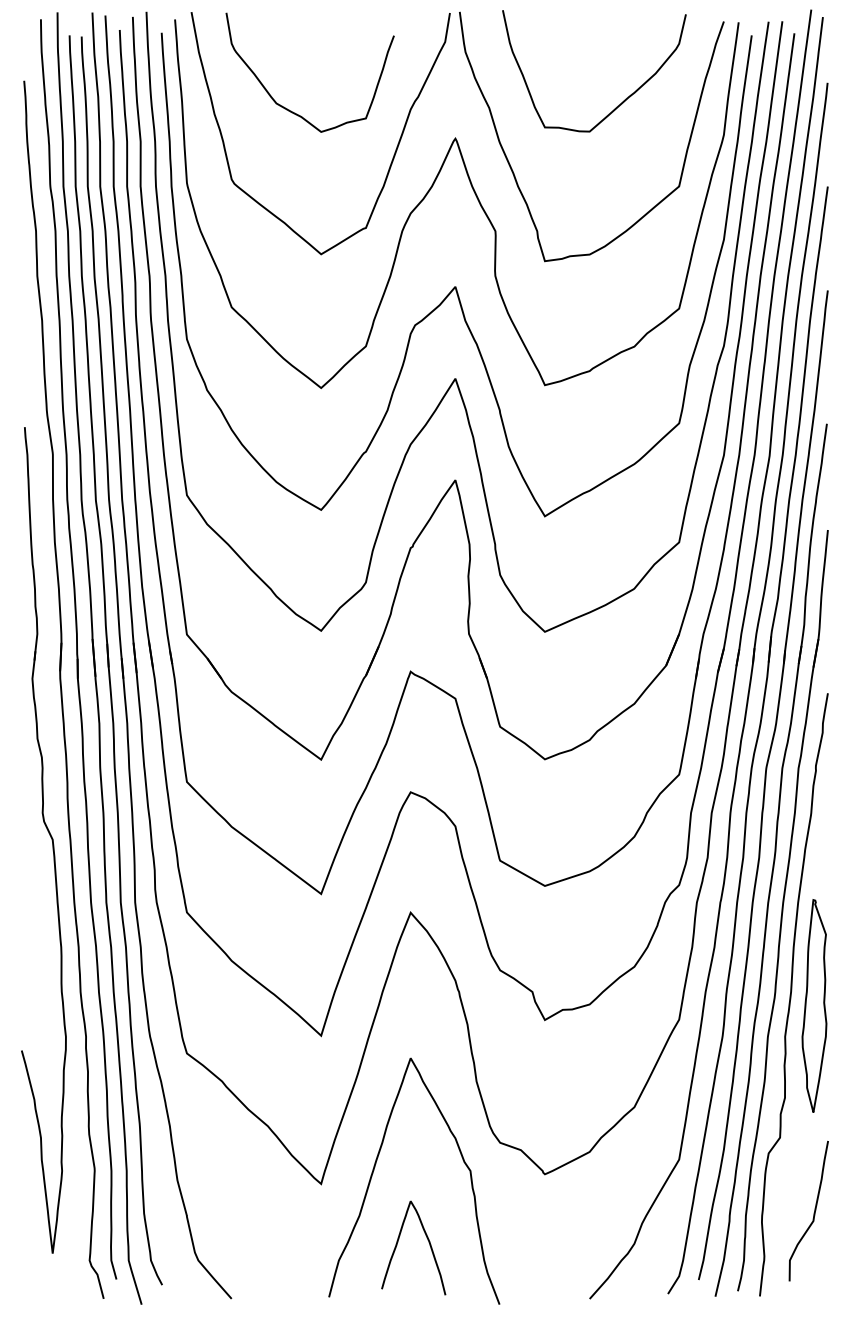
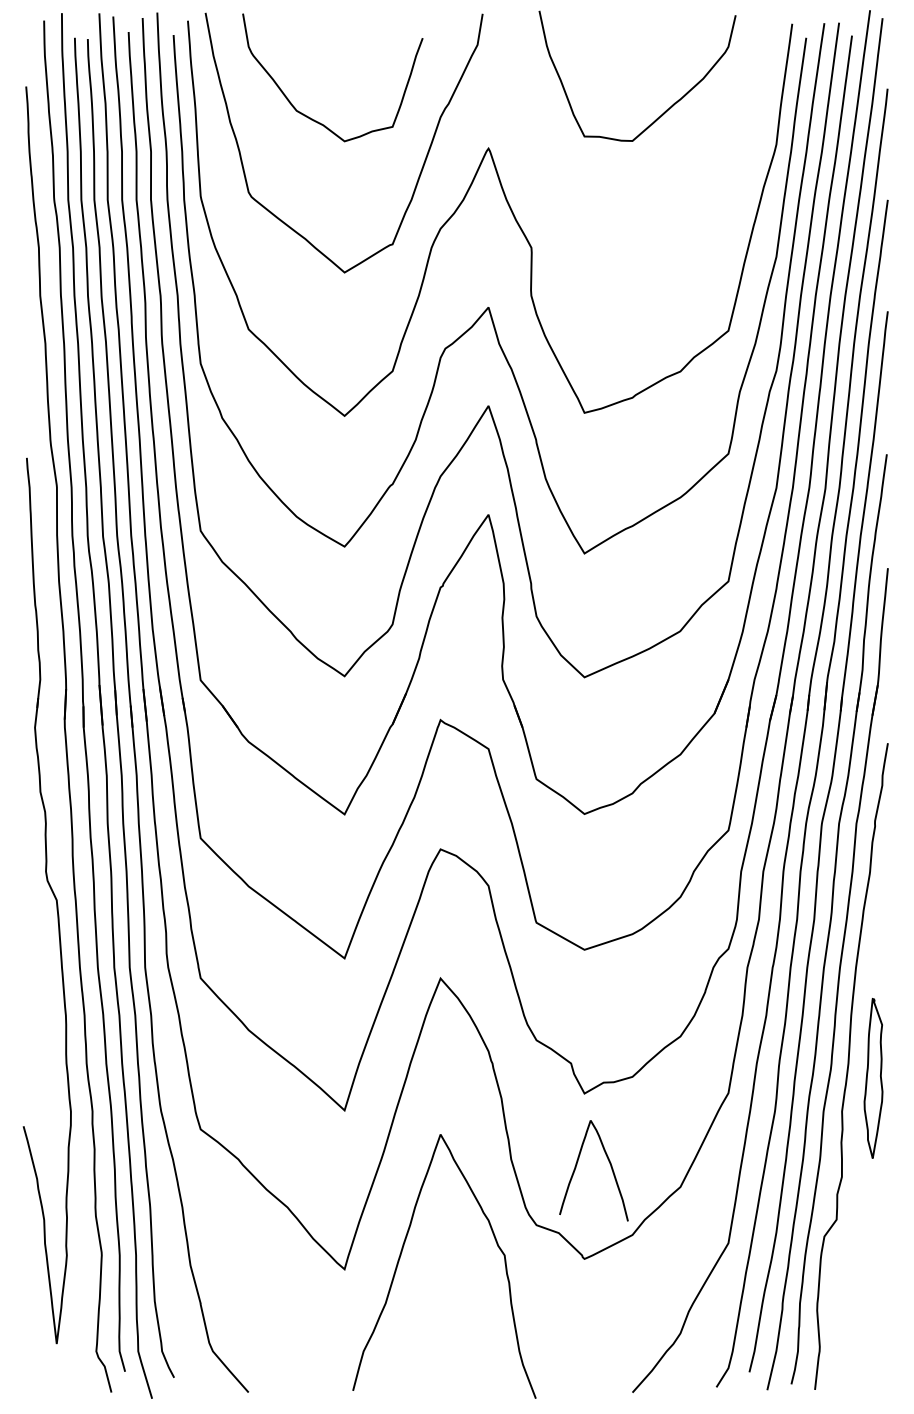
curve: (513, 170) -> (550, 182), removed
part: (814, 1005) -> (873, 1077), size x0.7
curve: (813, 1212) -> (872, 1299), removed
curve: (427, 1240) -> (608, 1162), moved

